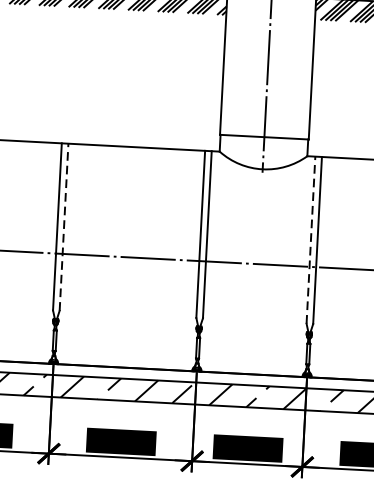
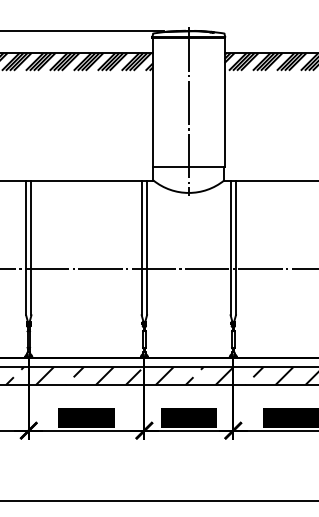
line: (64, 226) -> (31, 247), dashed -> solid
line: (310, 239) -> (230, 247), dashed -> solid

